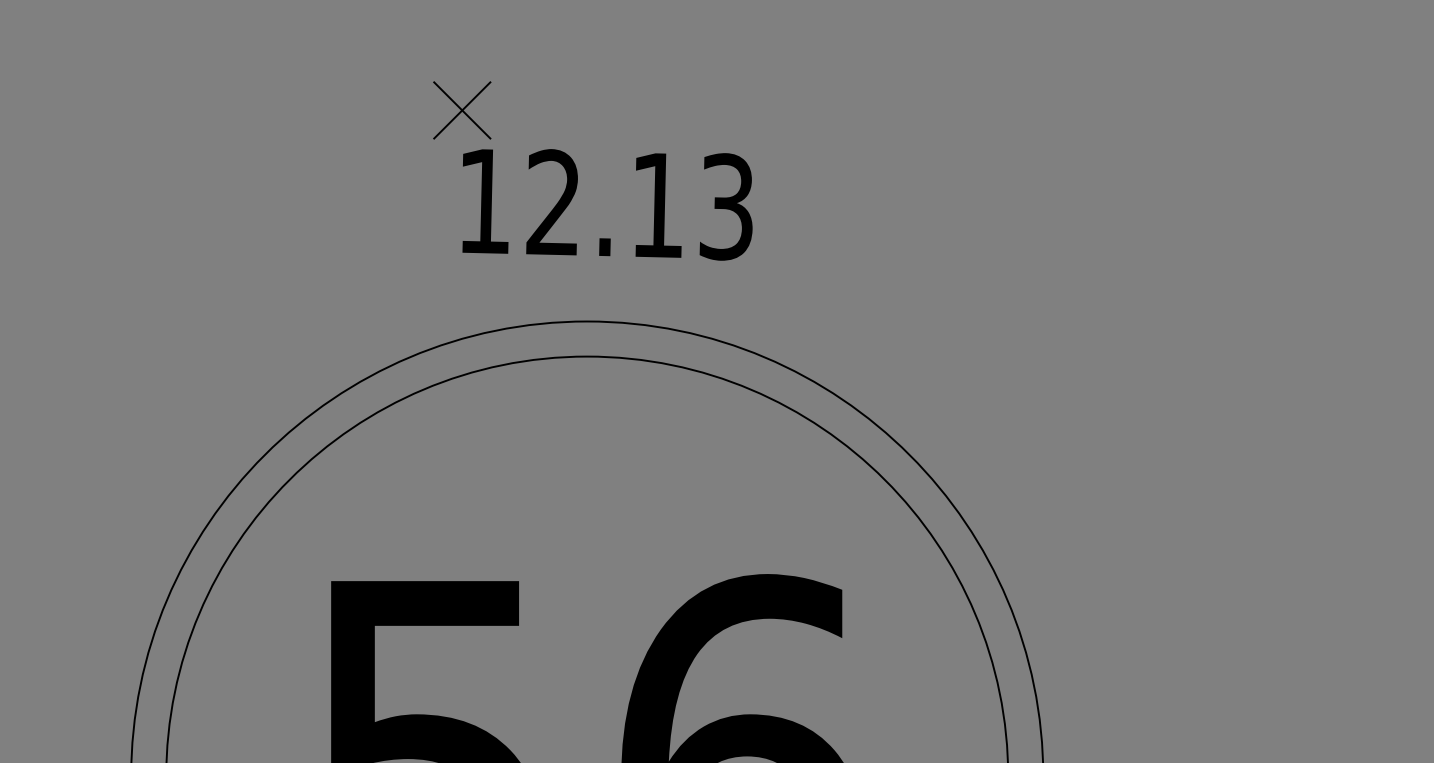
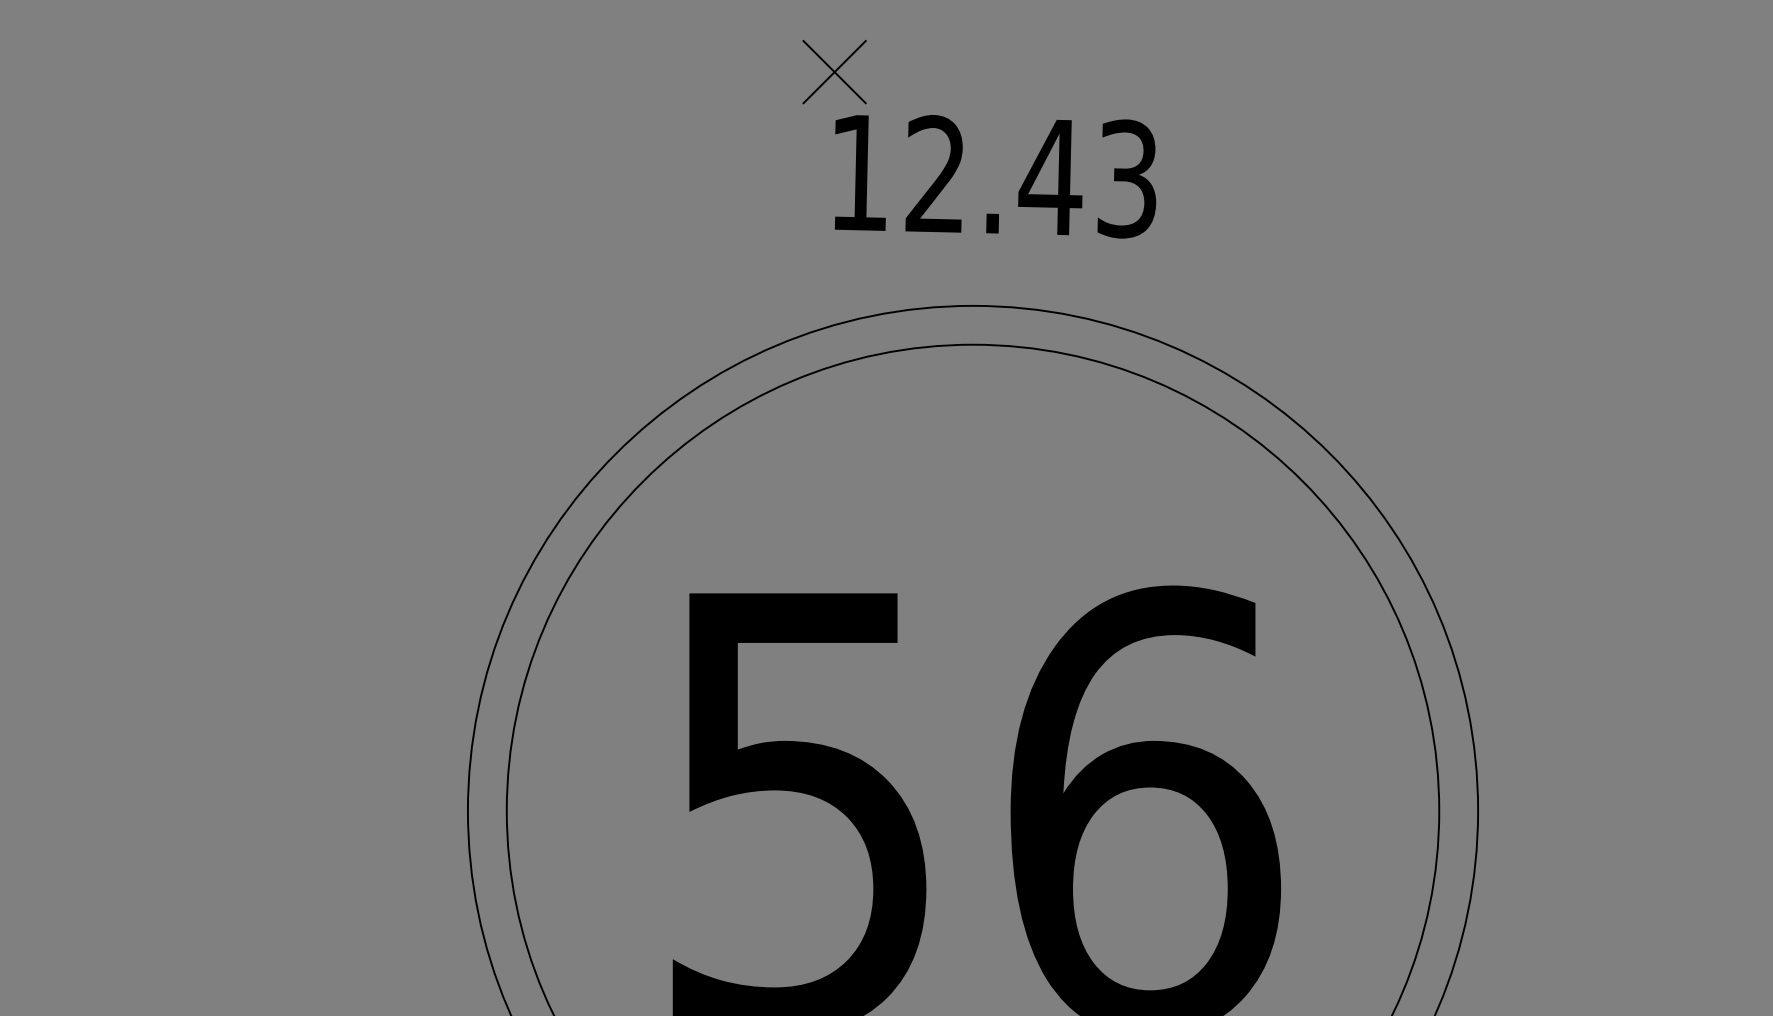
text: (657, 205) -> (1050, 177), 12.13 -> 12.43

